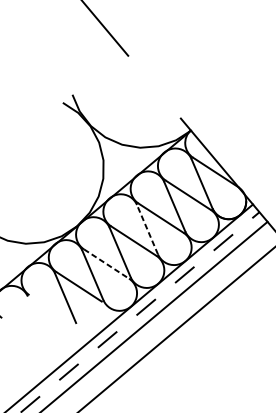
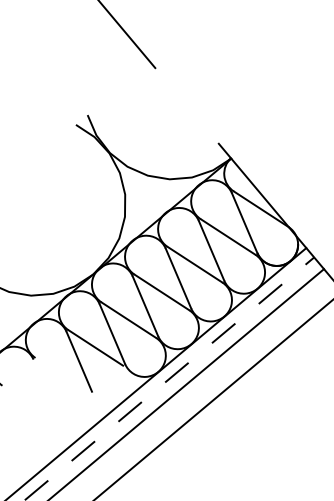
line: (147, 229) -> (178, 278), dashed -> solid
line: (107, 264) -> (129, 320), dashed -> solid

